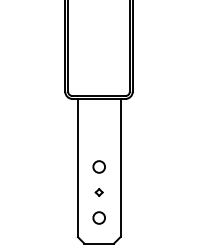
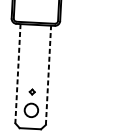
circle: (98, 166) -> (32, 73), removed
line: (120, 167) -> (48, 74), solid -> dashed
line: (77, 168) -> (17, 74), solid -> dashed
circle: (98, 217) -> (30, 109), size x1.6

